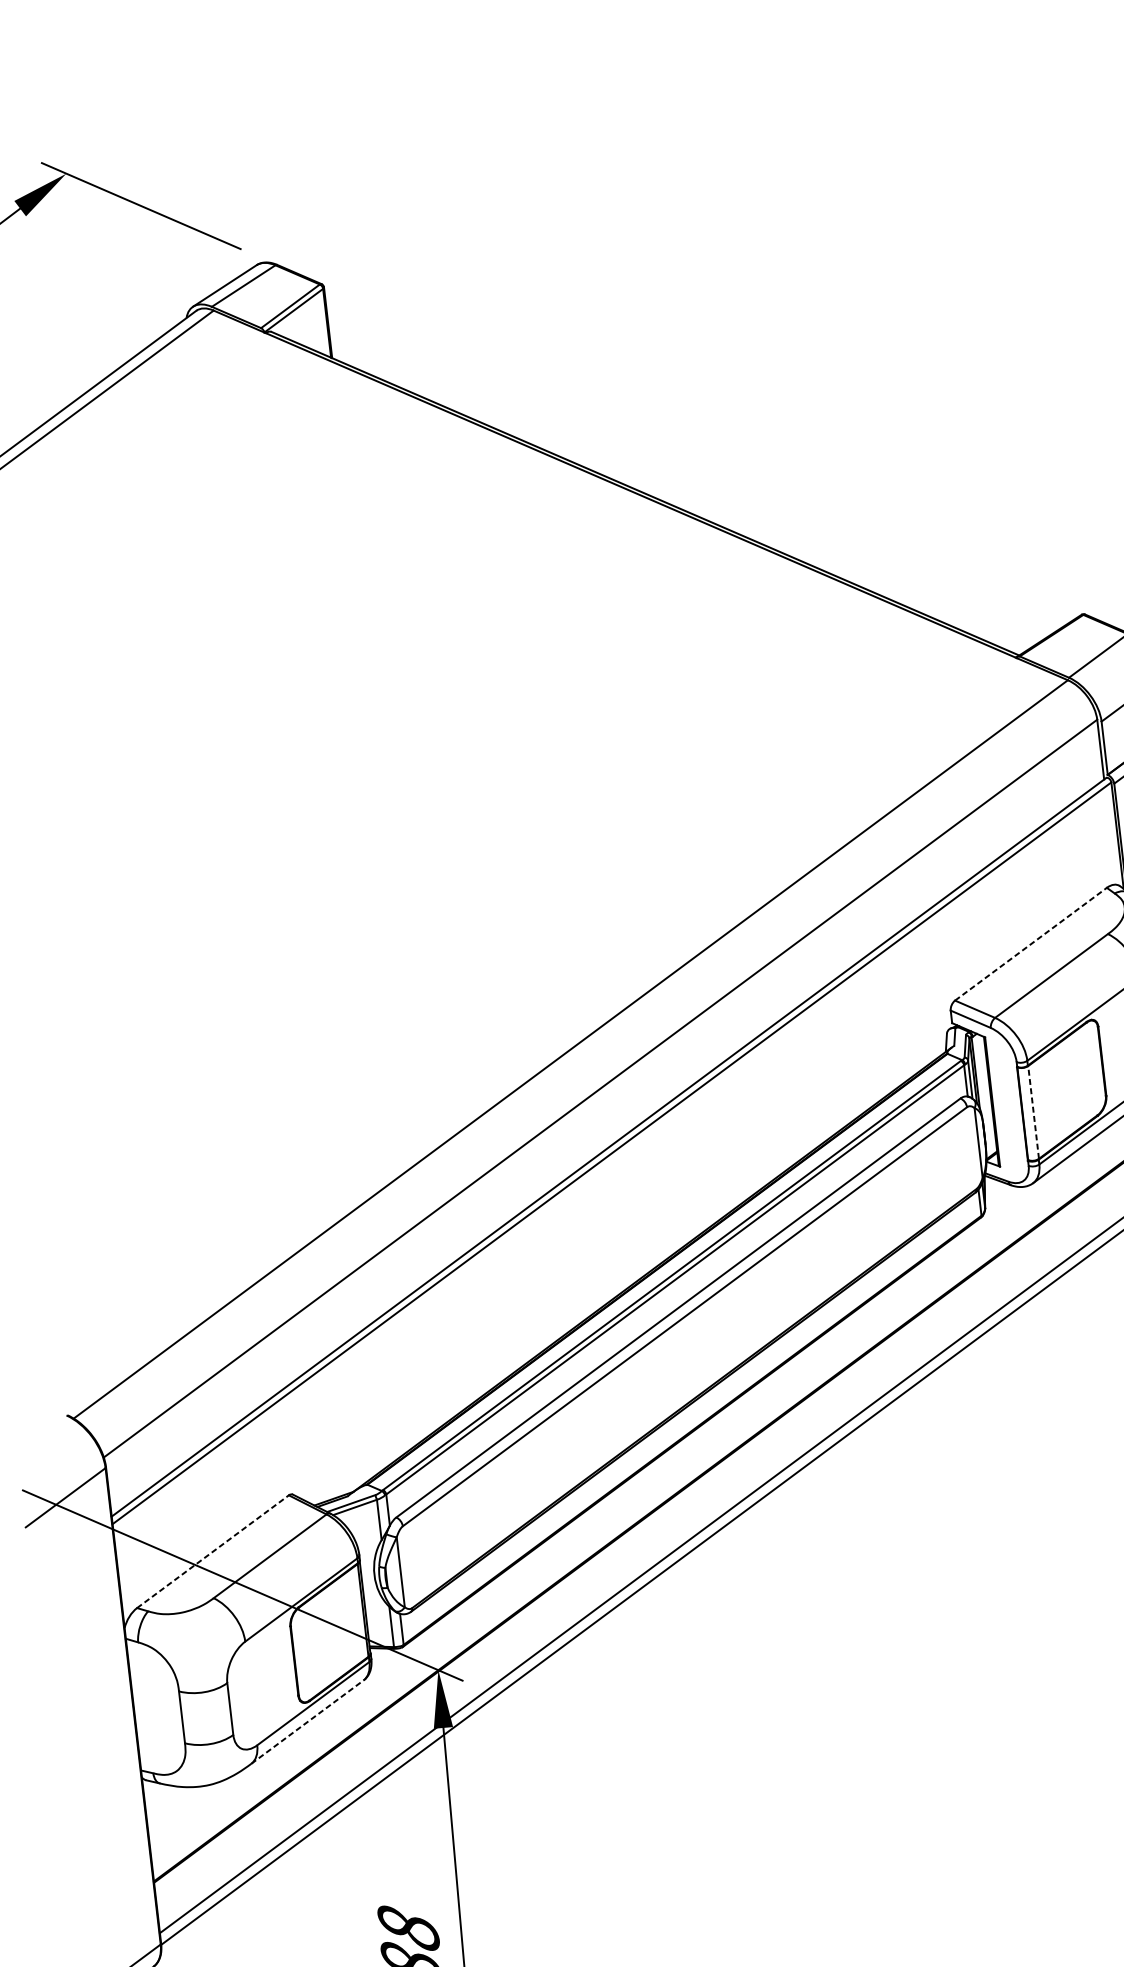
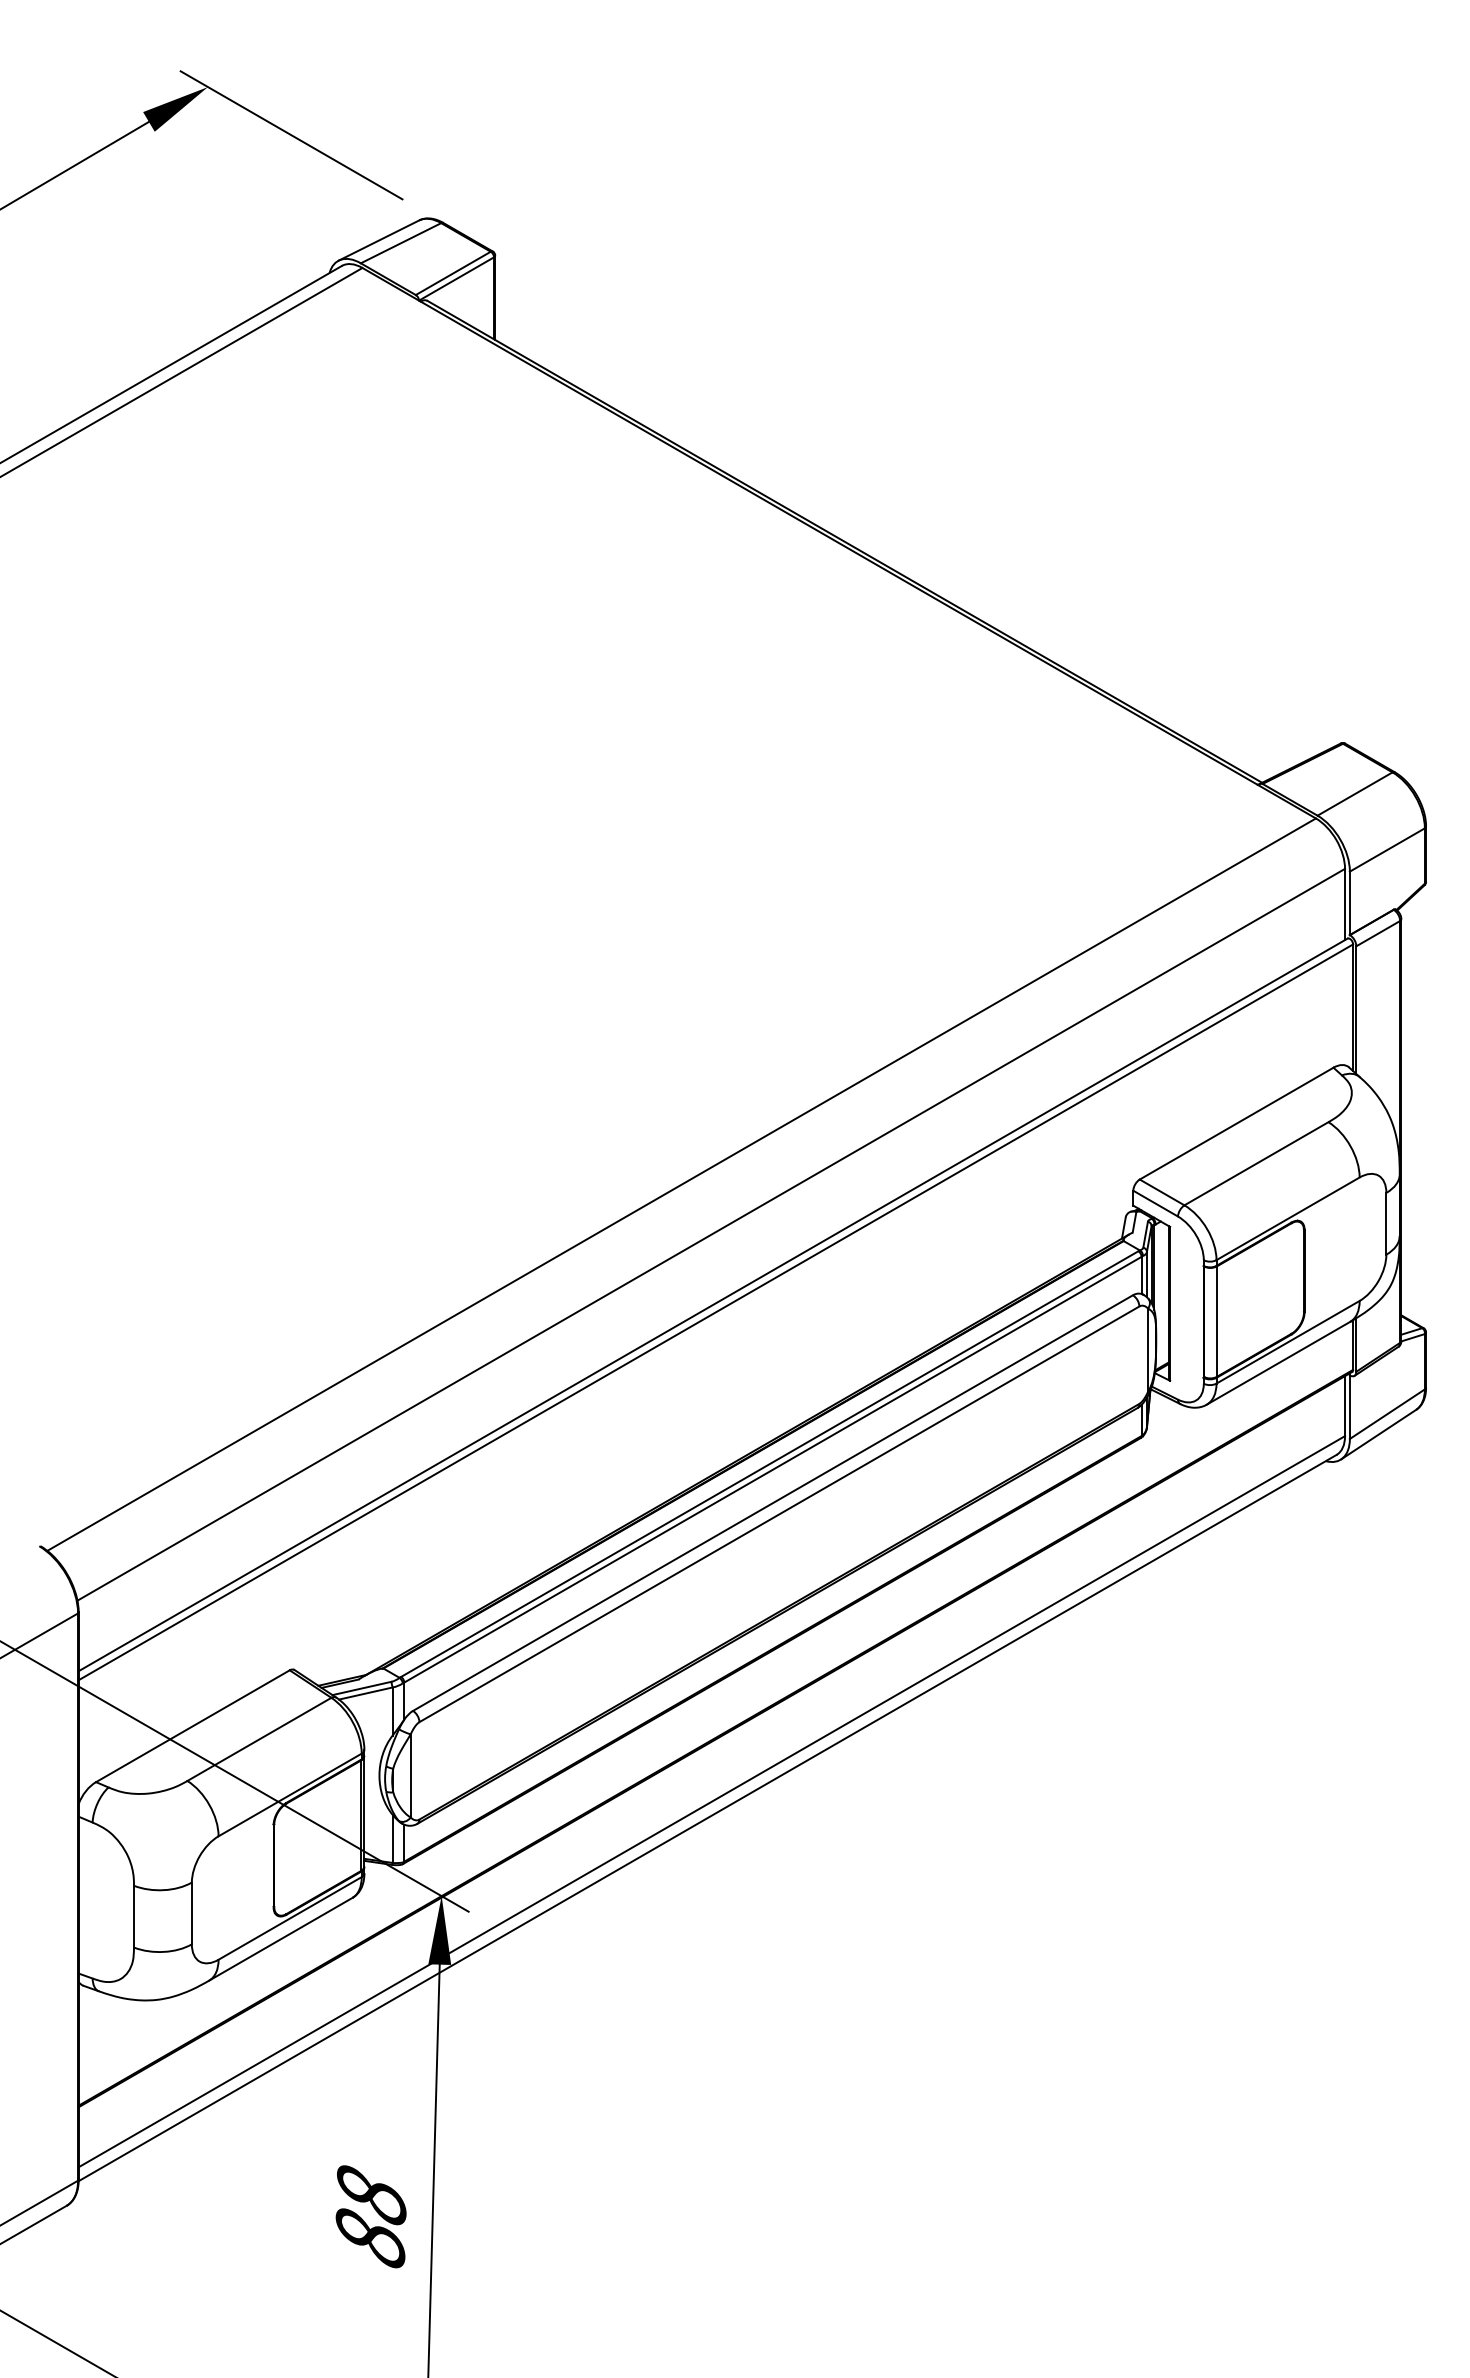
line: (1030, 944) -> (1236, 1123), dashed -> solid
line: (1033, 1112) -> (1216, 1321), dashed -> solid
line: (212, 1551) -> (192, 1726), dashed -> solid
line: (307, 1722) -> (280, 1939), dashed -> solid

